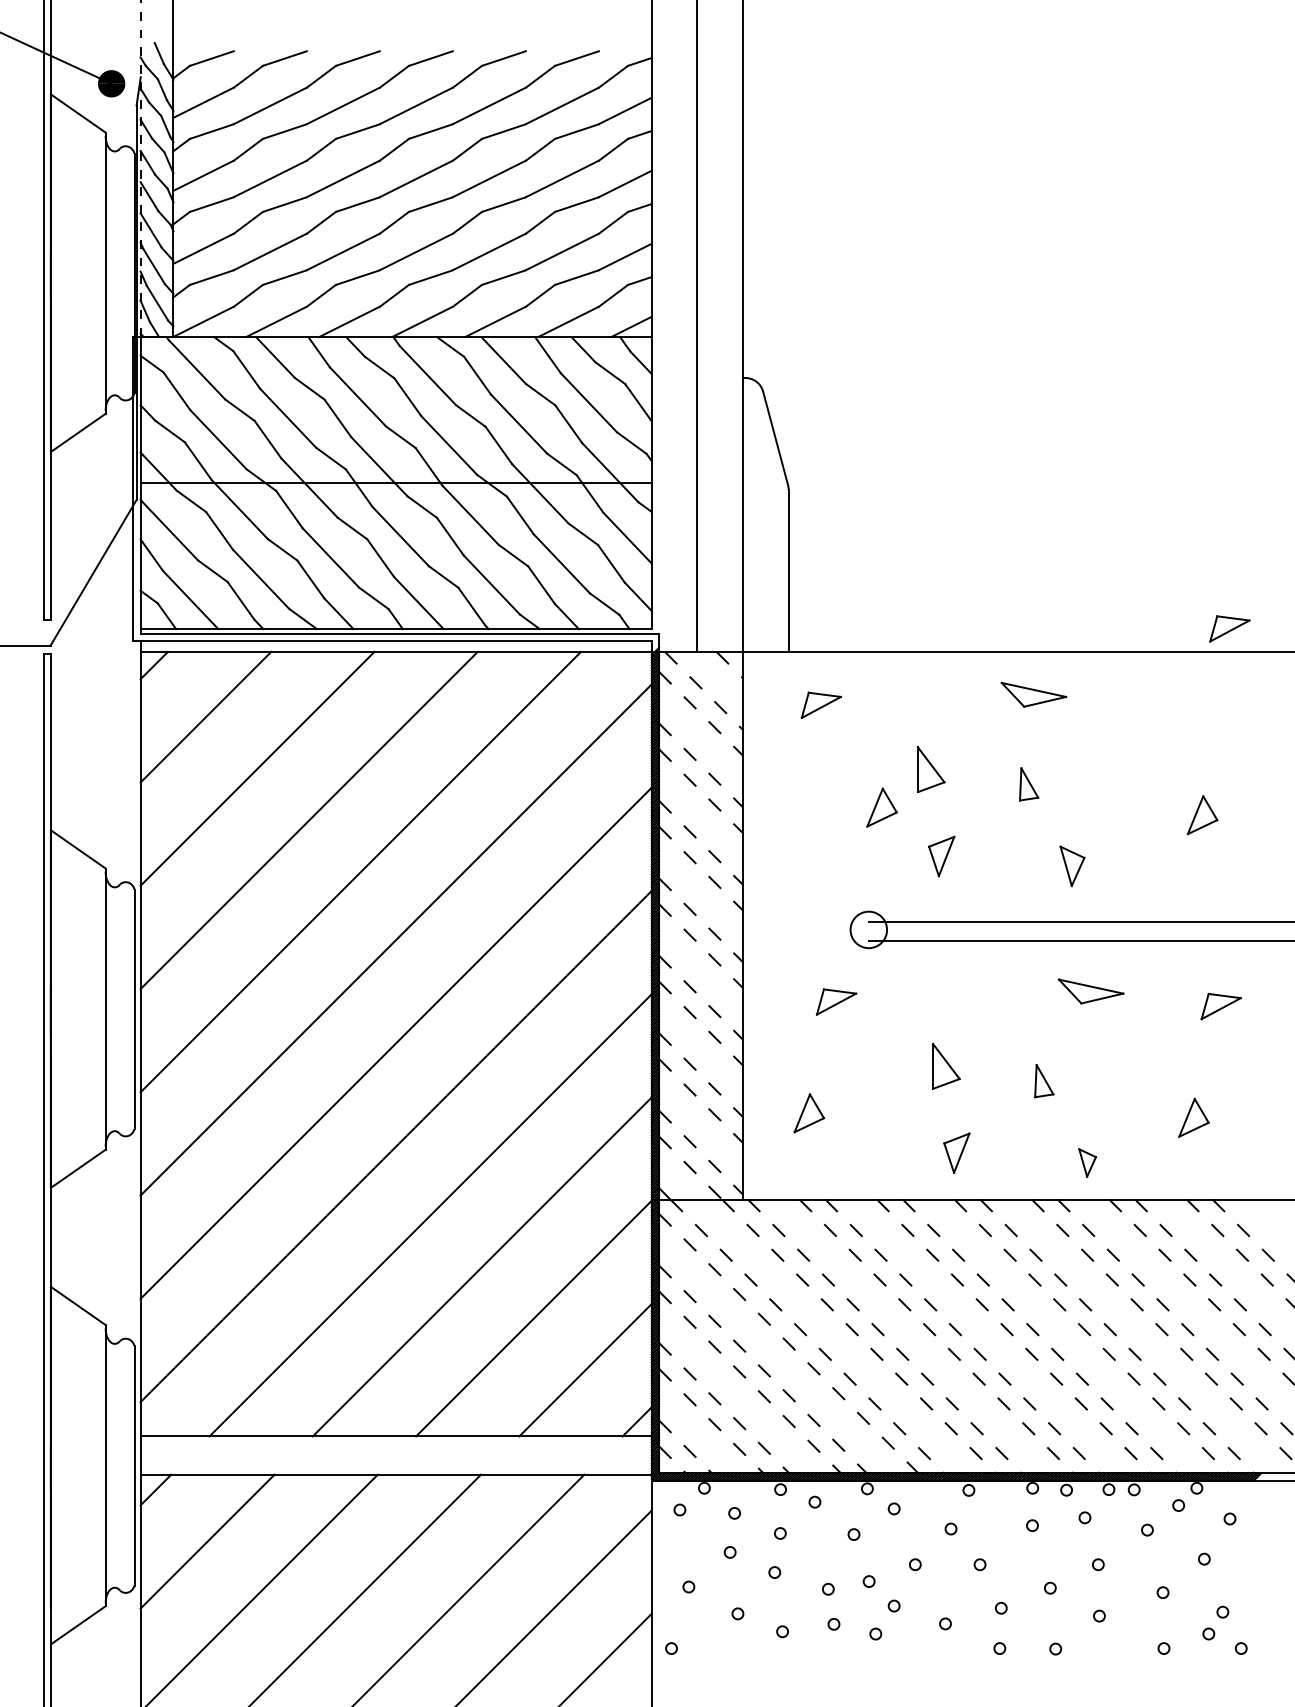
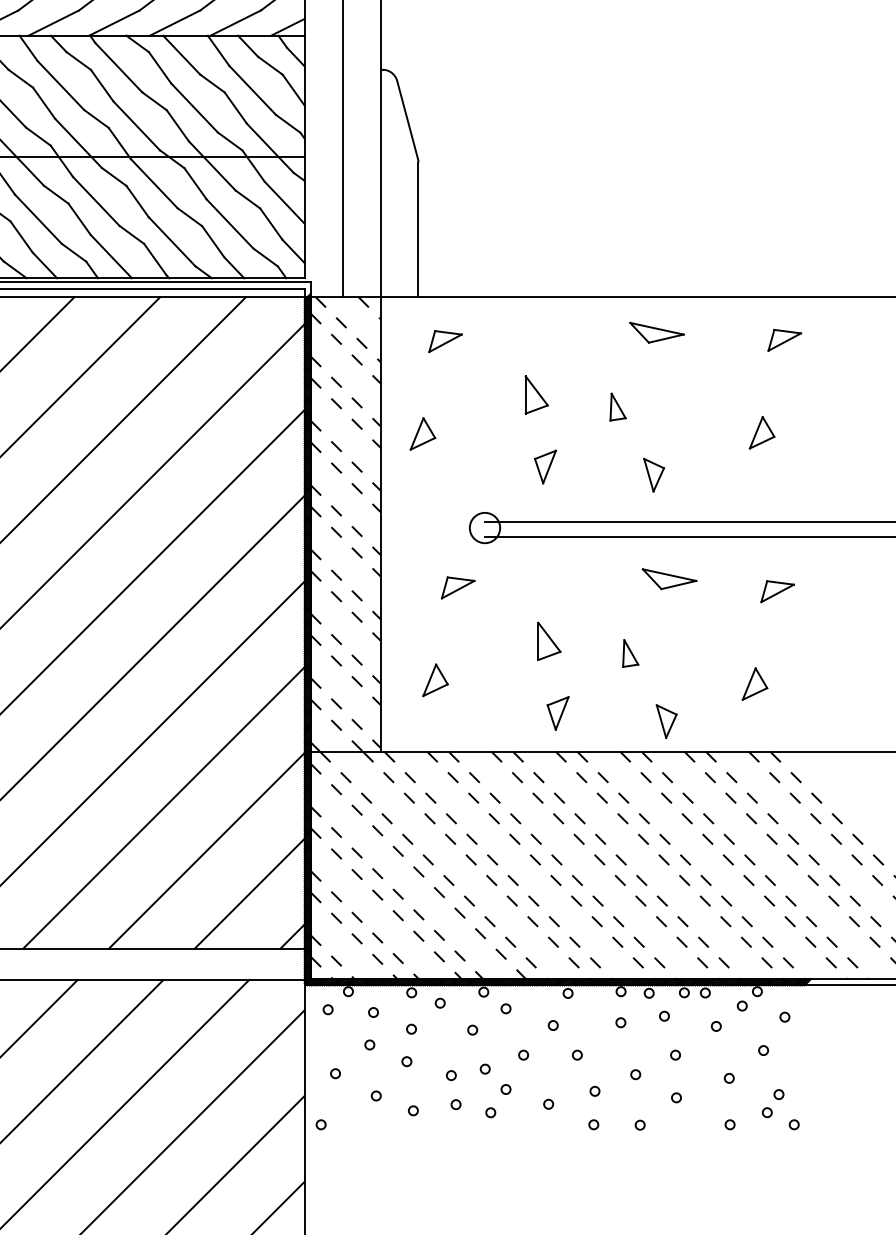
part: (1229, 628) -> (784, 340), moved
part: (1033, 694) -> (656, 332), moved
part: (881, 807) -> (422, 433), moved
part: (1087, 1162) -> (666, 721), size x1.43

